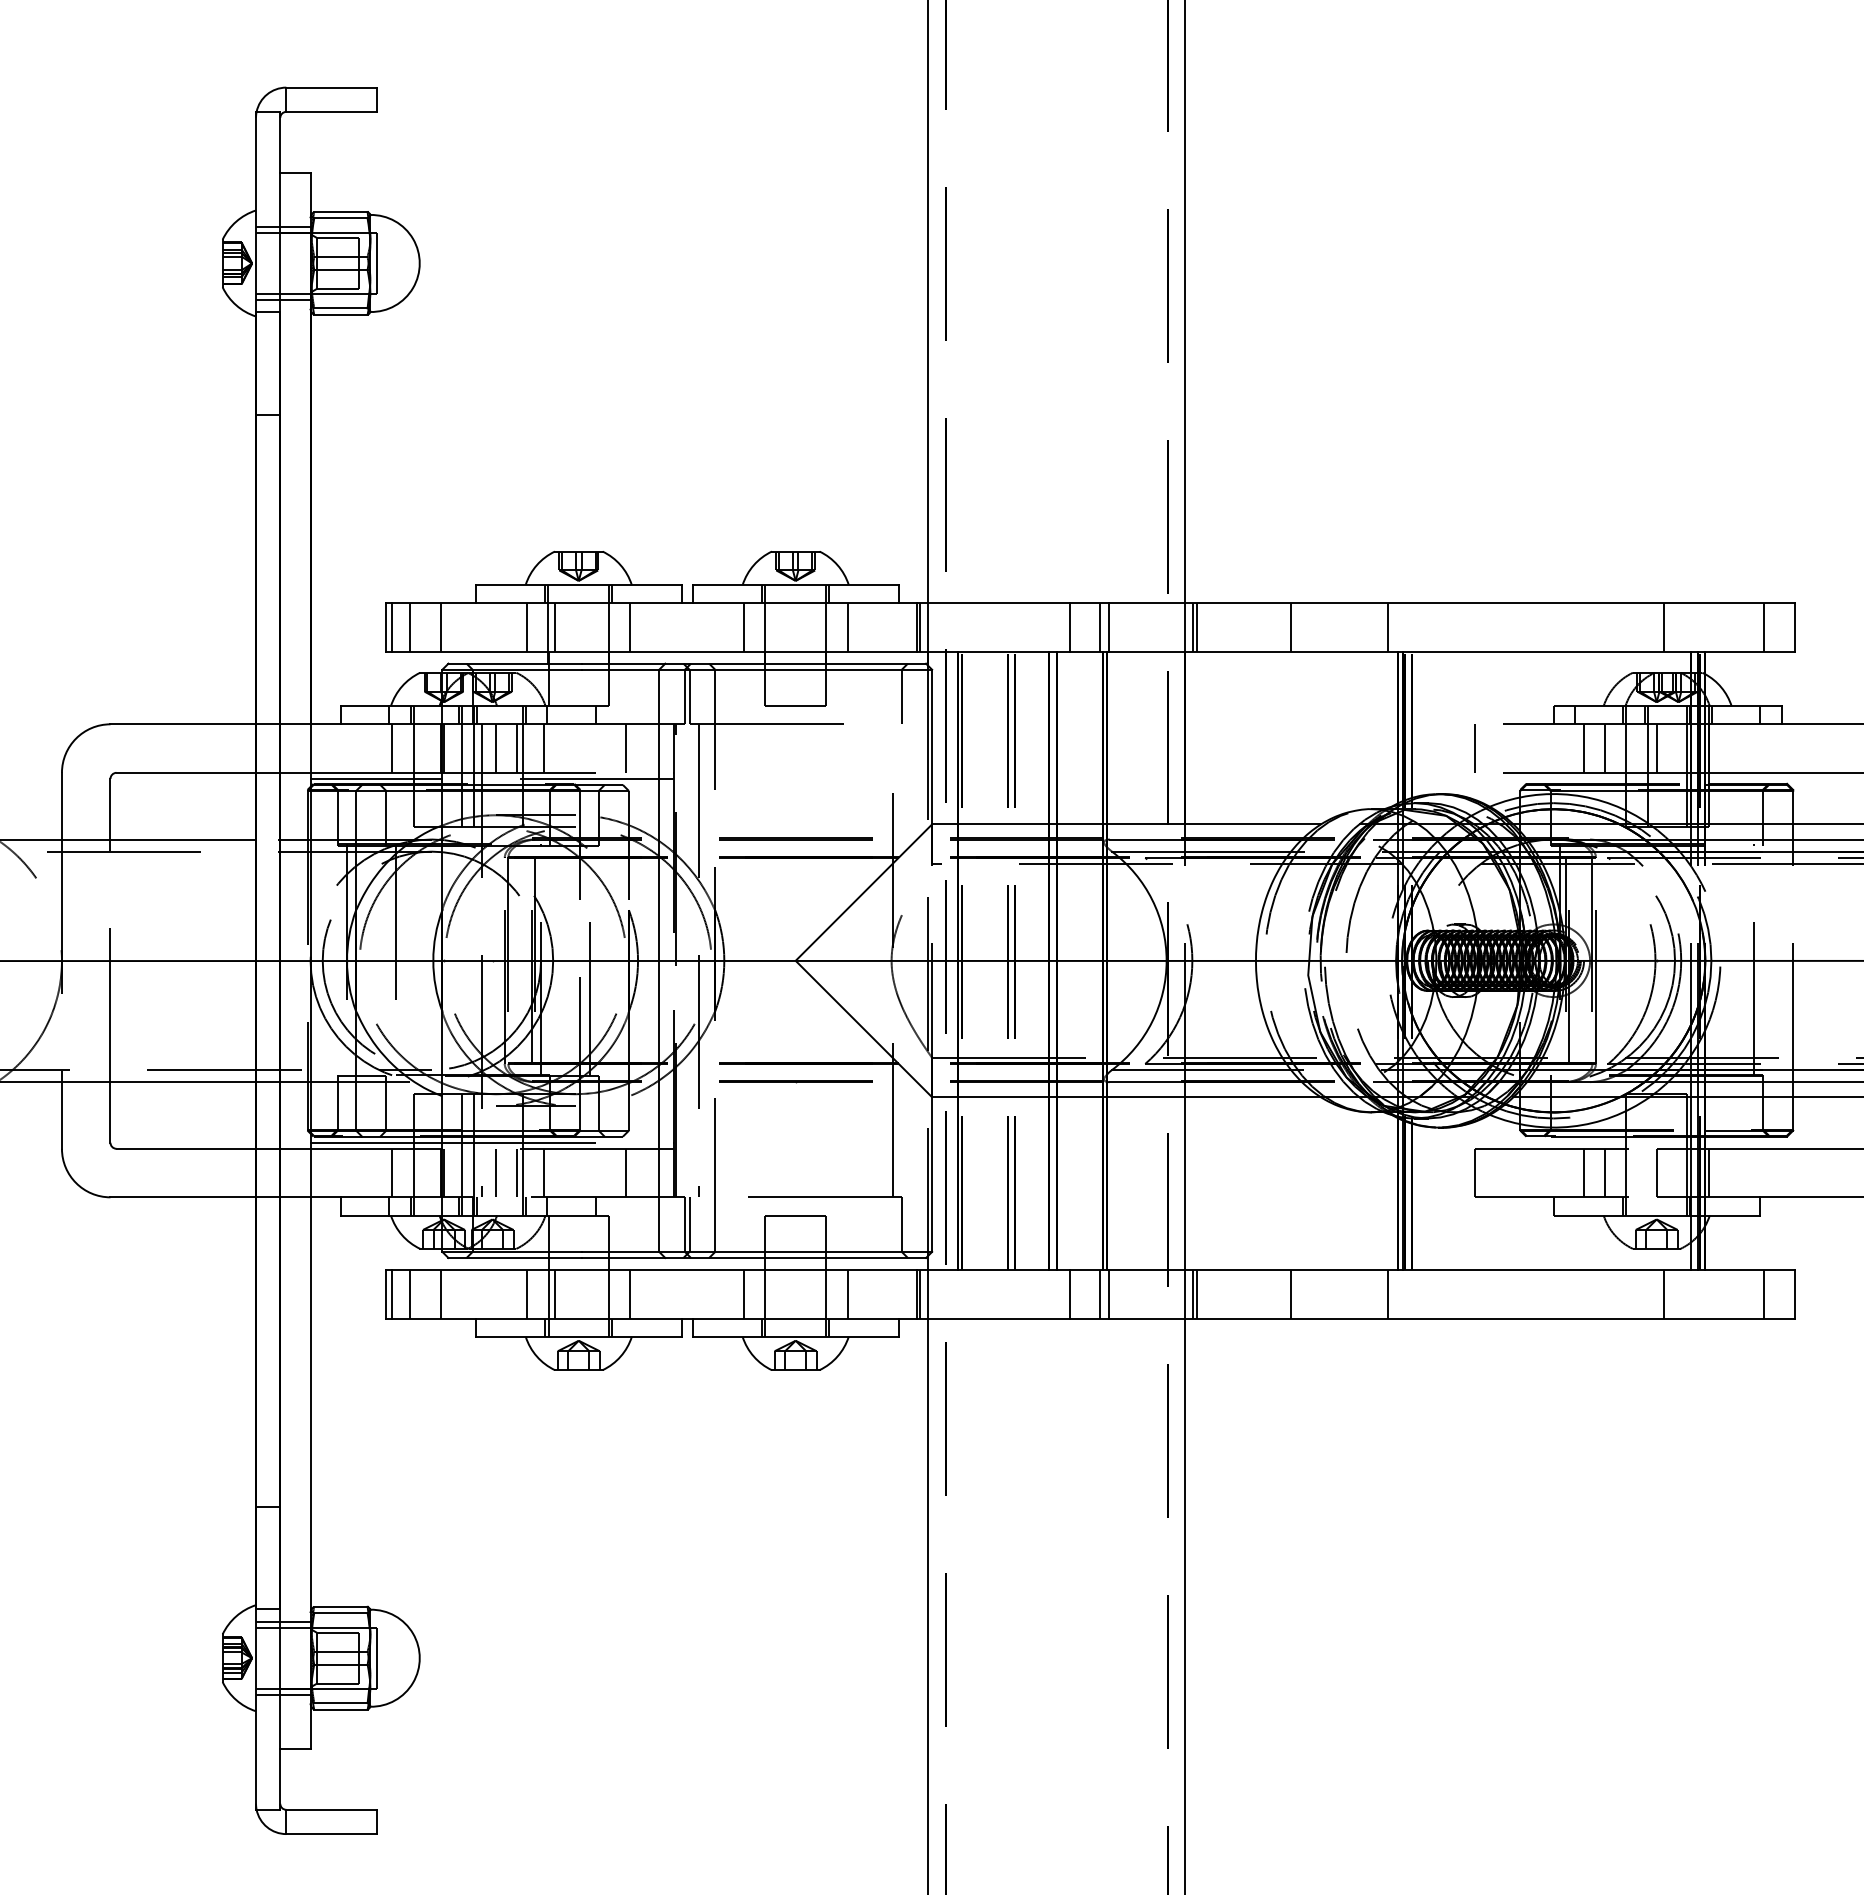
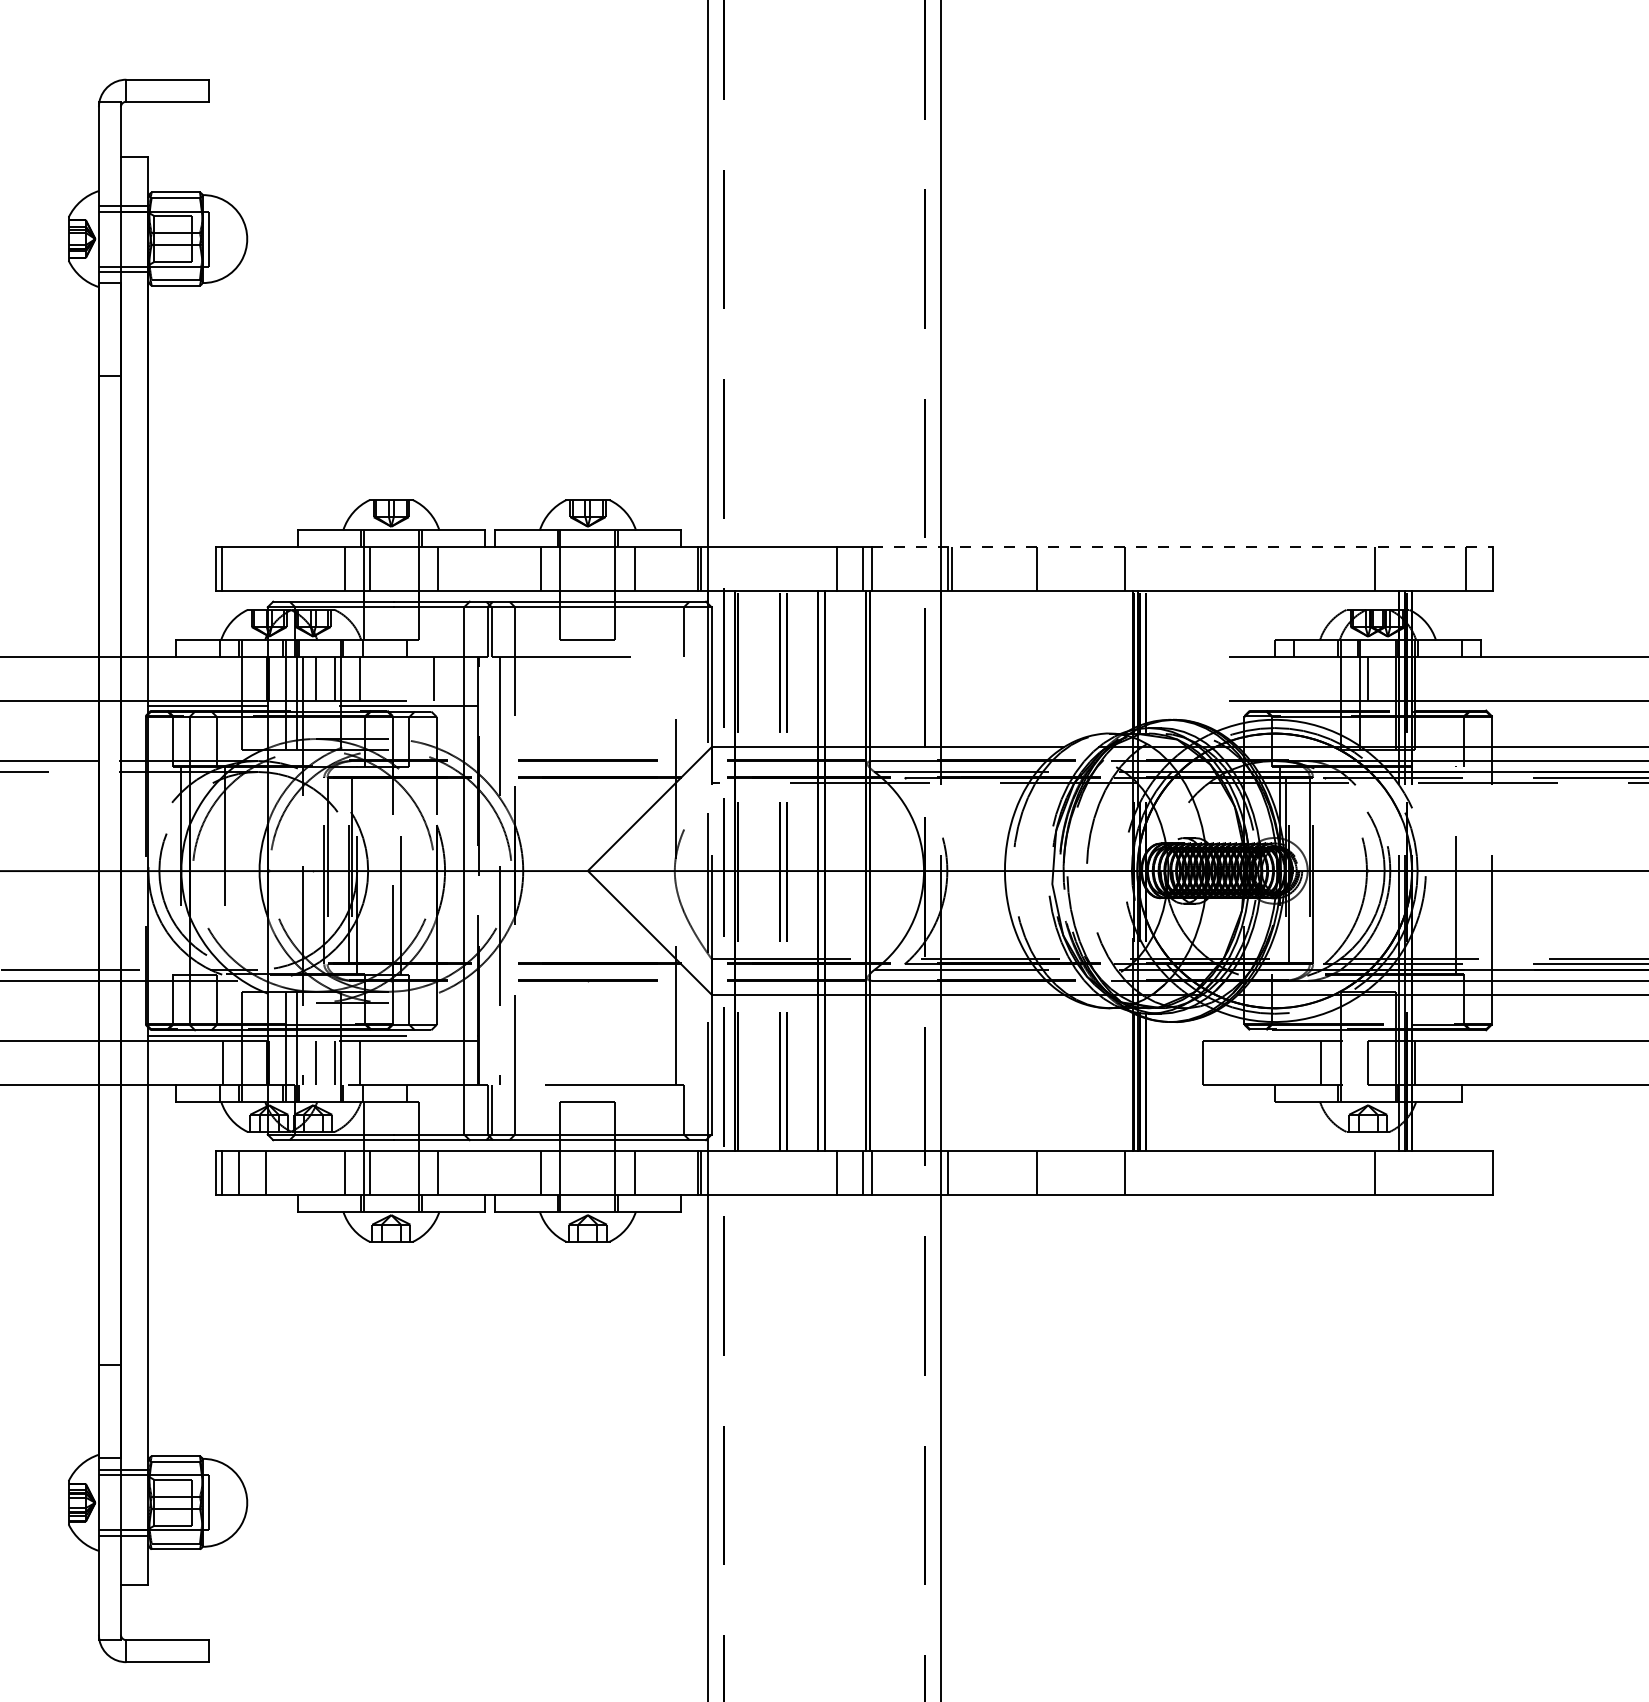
line: (1451, 603) -> (1182, 547), solid -> dashed
line: (410, 627) -> (238, 568), removed
line: (440, 627) -> (266, 568), removed
line: (392, 748) -> (222, 678), removed
line: (1474, 748) -> (1202, 678), removed
line: (1583, 748) -> (1301, 678), removed
line: (1604, 748) -> (1320, 678), removed
line: (625, 1172) -> (433, 1062), removed
line: (1583, 1172) -> (1301, 1062), removed
line: (1197, 1294) -> (951, 1173), removed
line: (1764, 1294) -> (1465, 1173), removed

